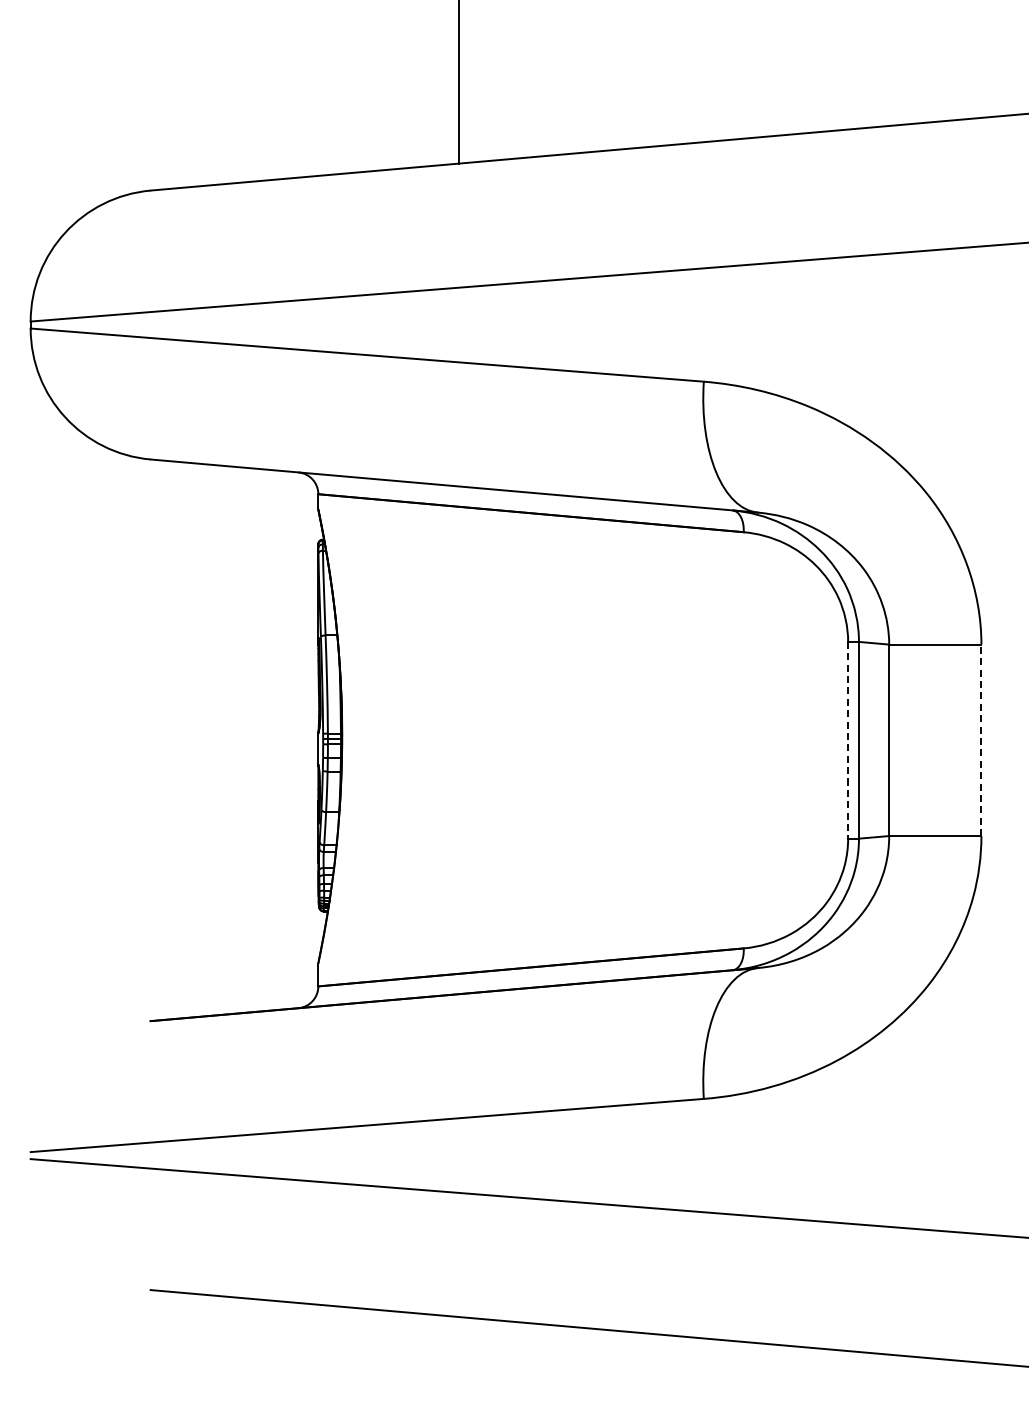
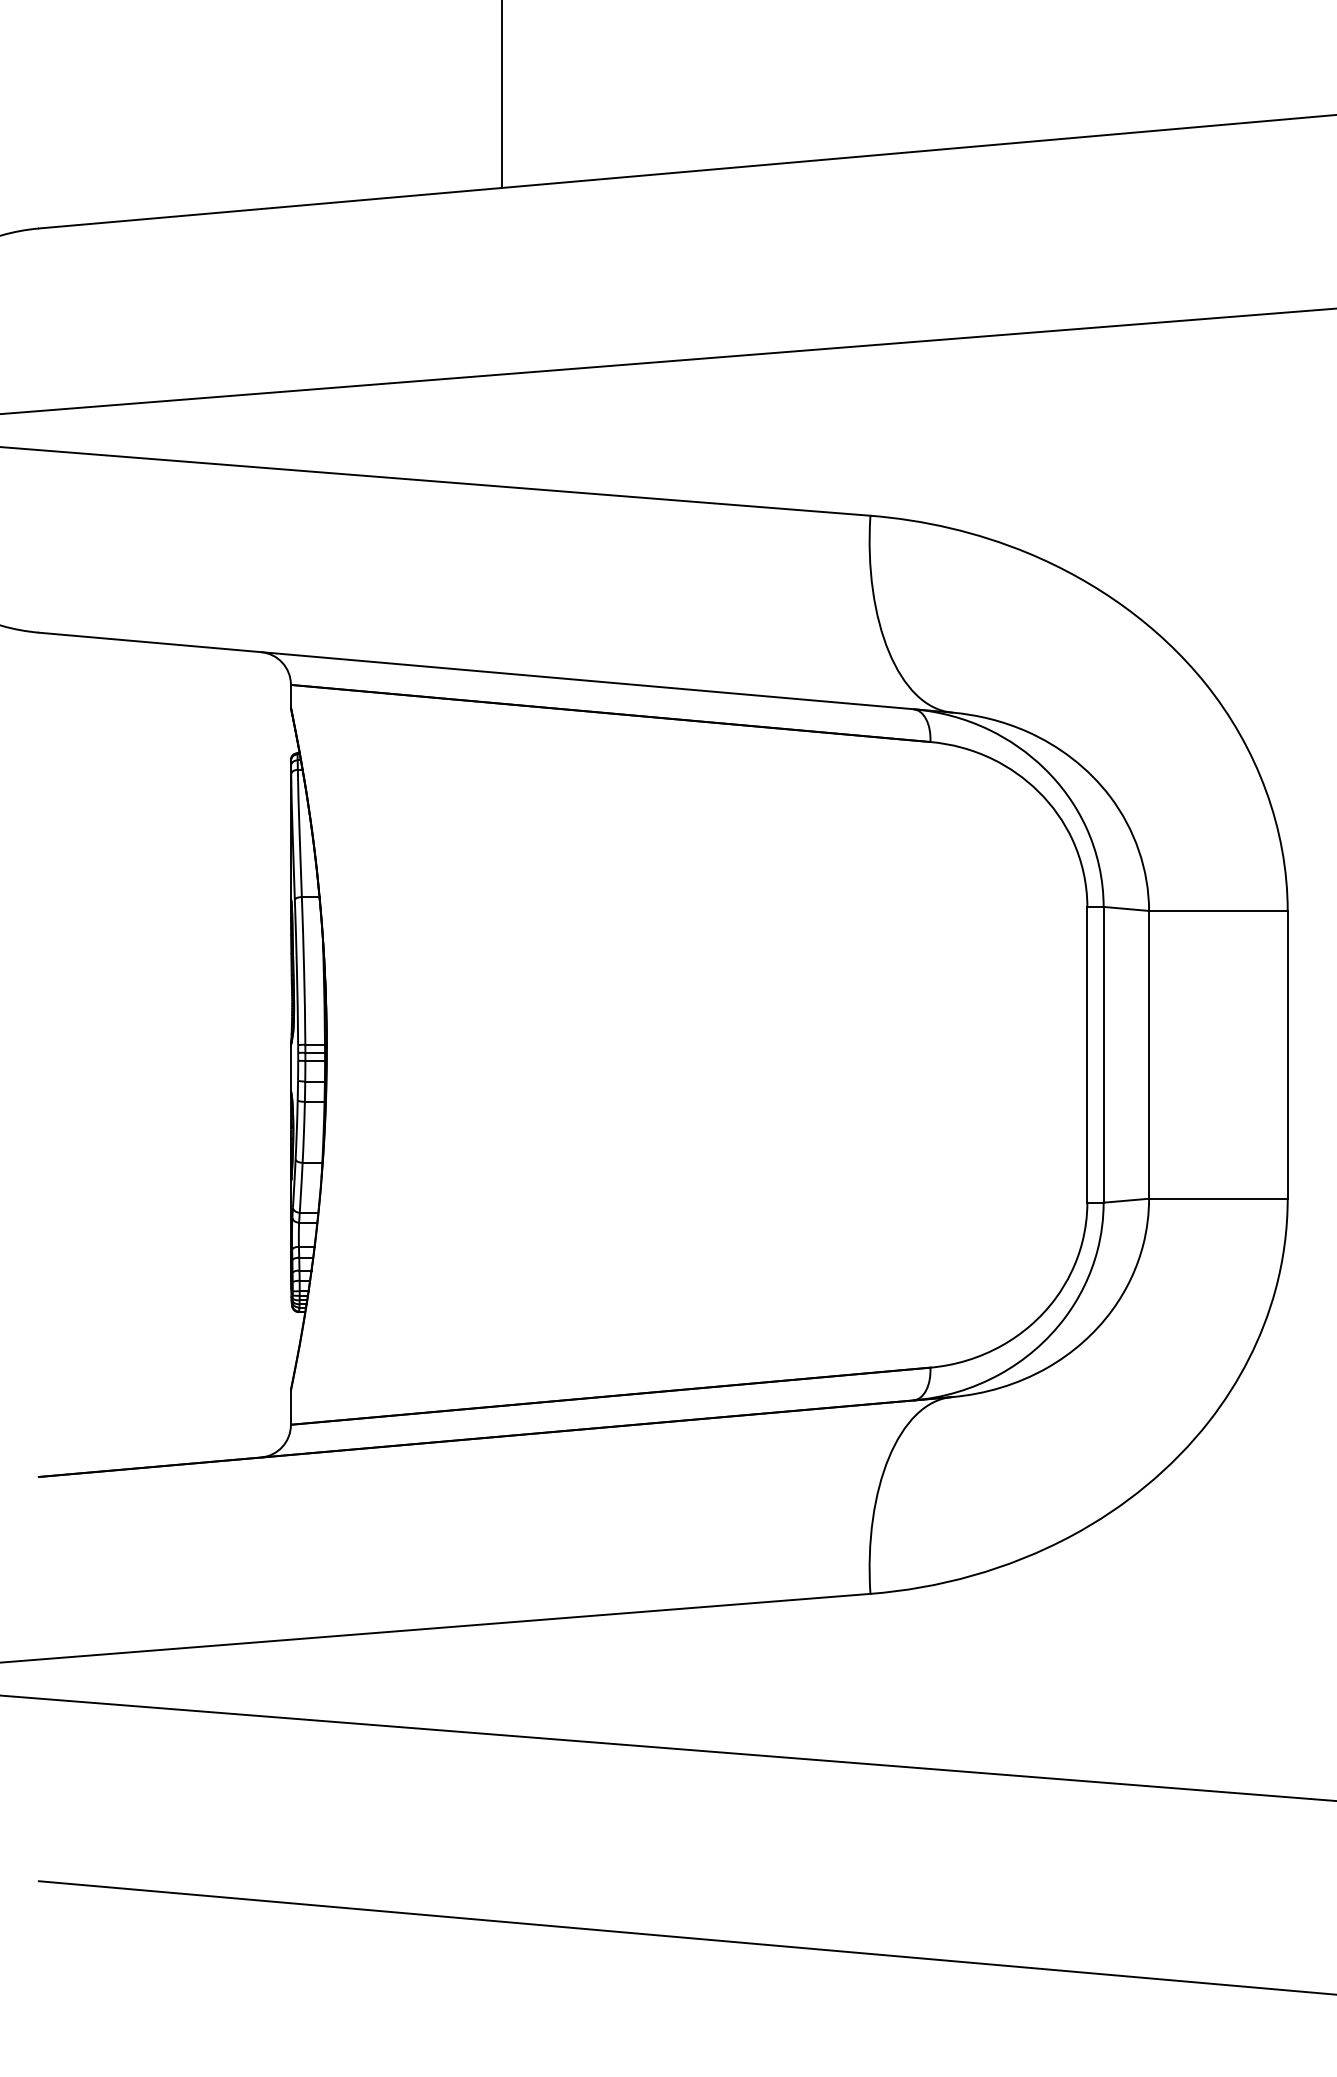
line: (848, 740) -> (1087, 1055), dashed -> solid
line: (981, 740) -> (1287, 1055), dashed -> solid

